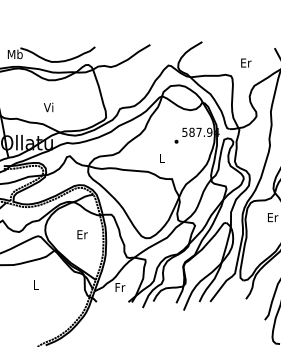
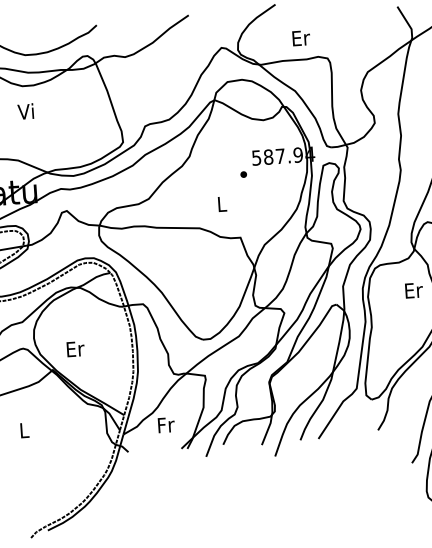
text: (246, 62) -> (301, 37), moved
text: (48, 107) -> (25, 111), moved
text: (82, 234) -> (75, 348), moved

